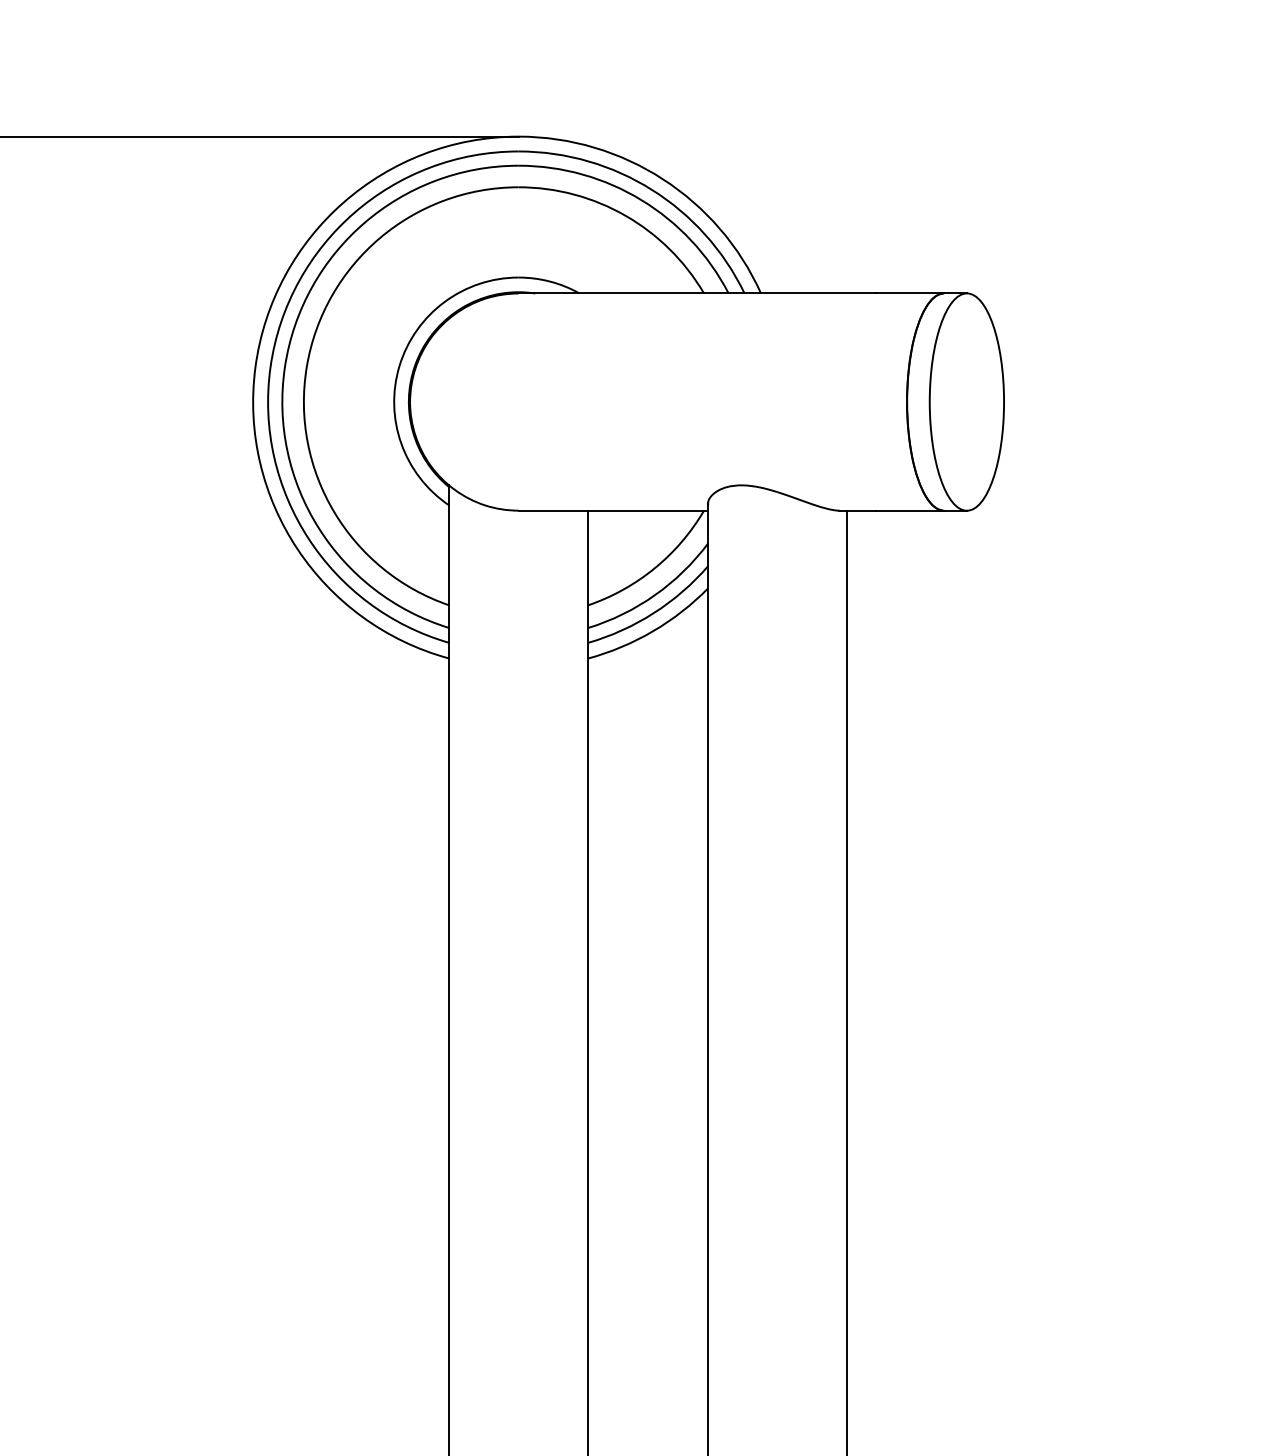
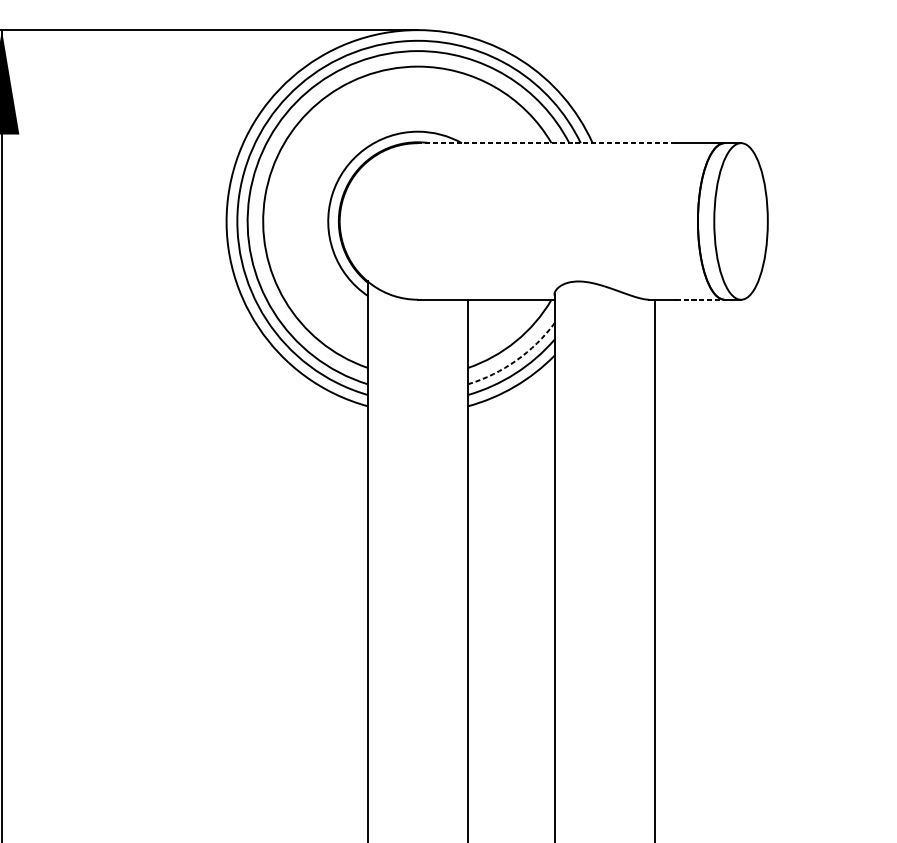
line: (697, 293) -> (546, 143), solid -> dashed
line: (910, 510) -> (700, 299), solid -> dashed
arc: (655, 595) -> (516, 360), solid -> dashed

